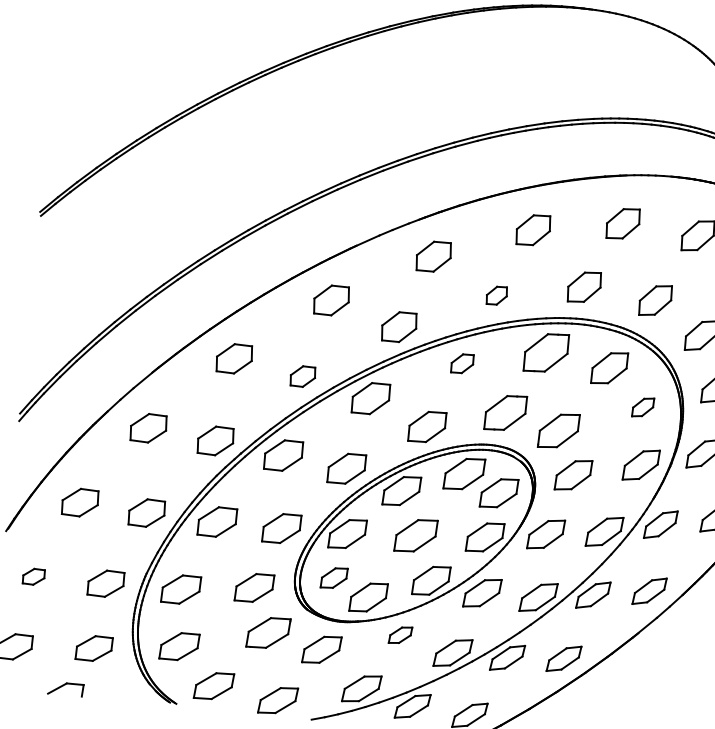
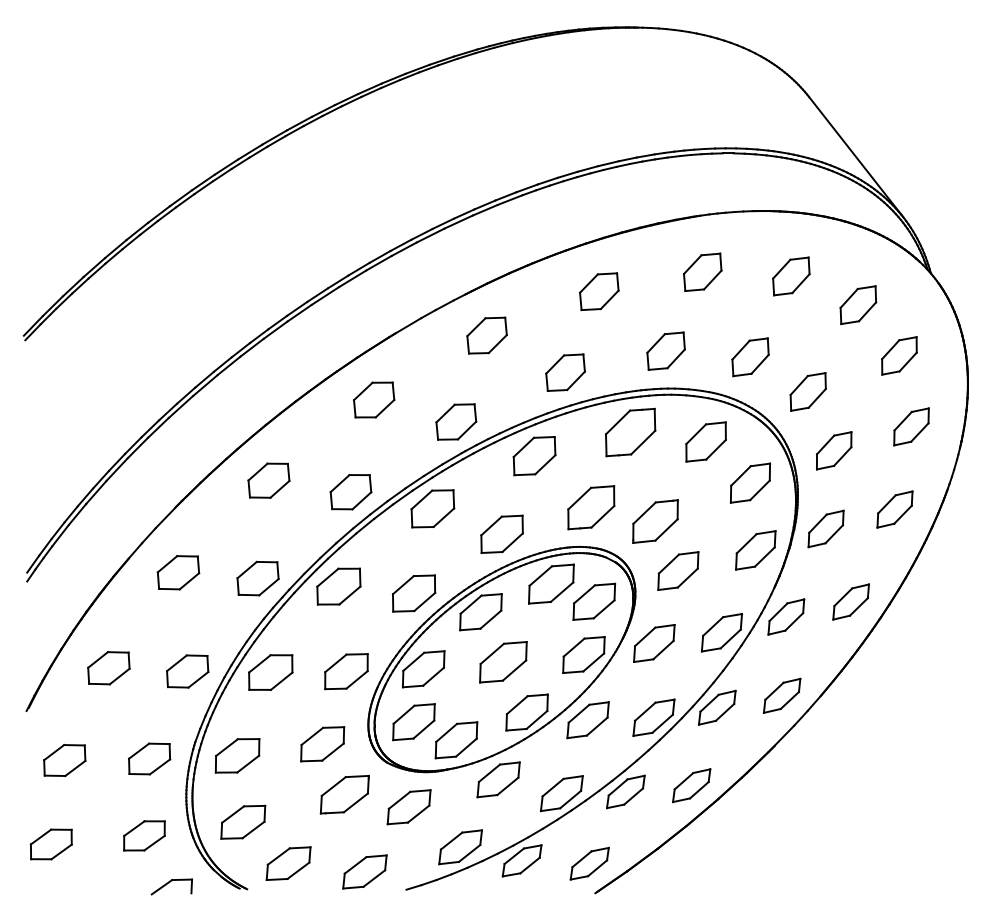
part: (496, 295) -> (565, 372), size x1.67
part: (462, 363) -> (534, 456), size x1.67
part: (302, 376) -> (350, 492), size x1.43
part: (642, 406) -> (749, 482), size x1.67
part: (33, 576) -> (64, 760), size x1.67
part: (333, 578) -> (413, 722), size x1.43
part: (400, 634) -> (498, 779), size x1.67
part: (65, 688) -> (171, 886), moved

